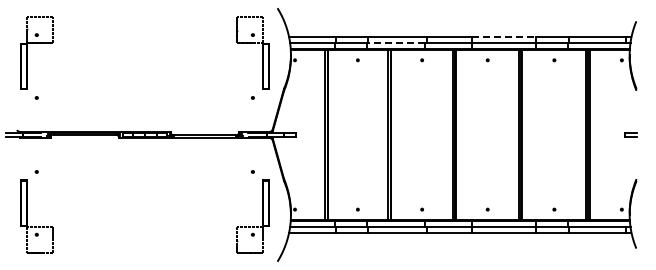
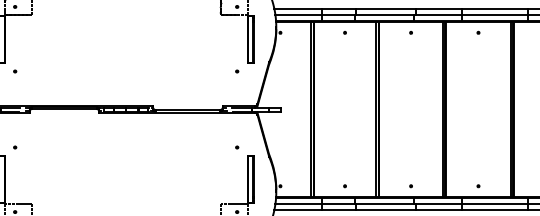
line: (503, 37) -> (494, 9), dashed -> solid
line: (395, 42) -> (383, 14), dashed -> solid

